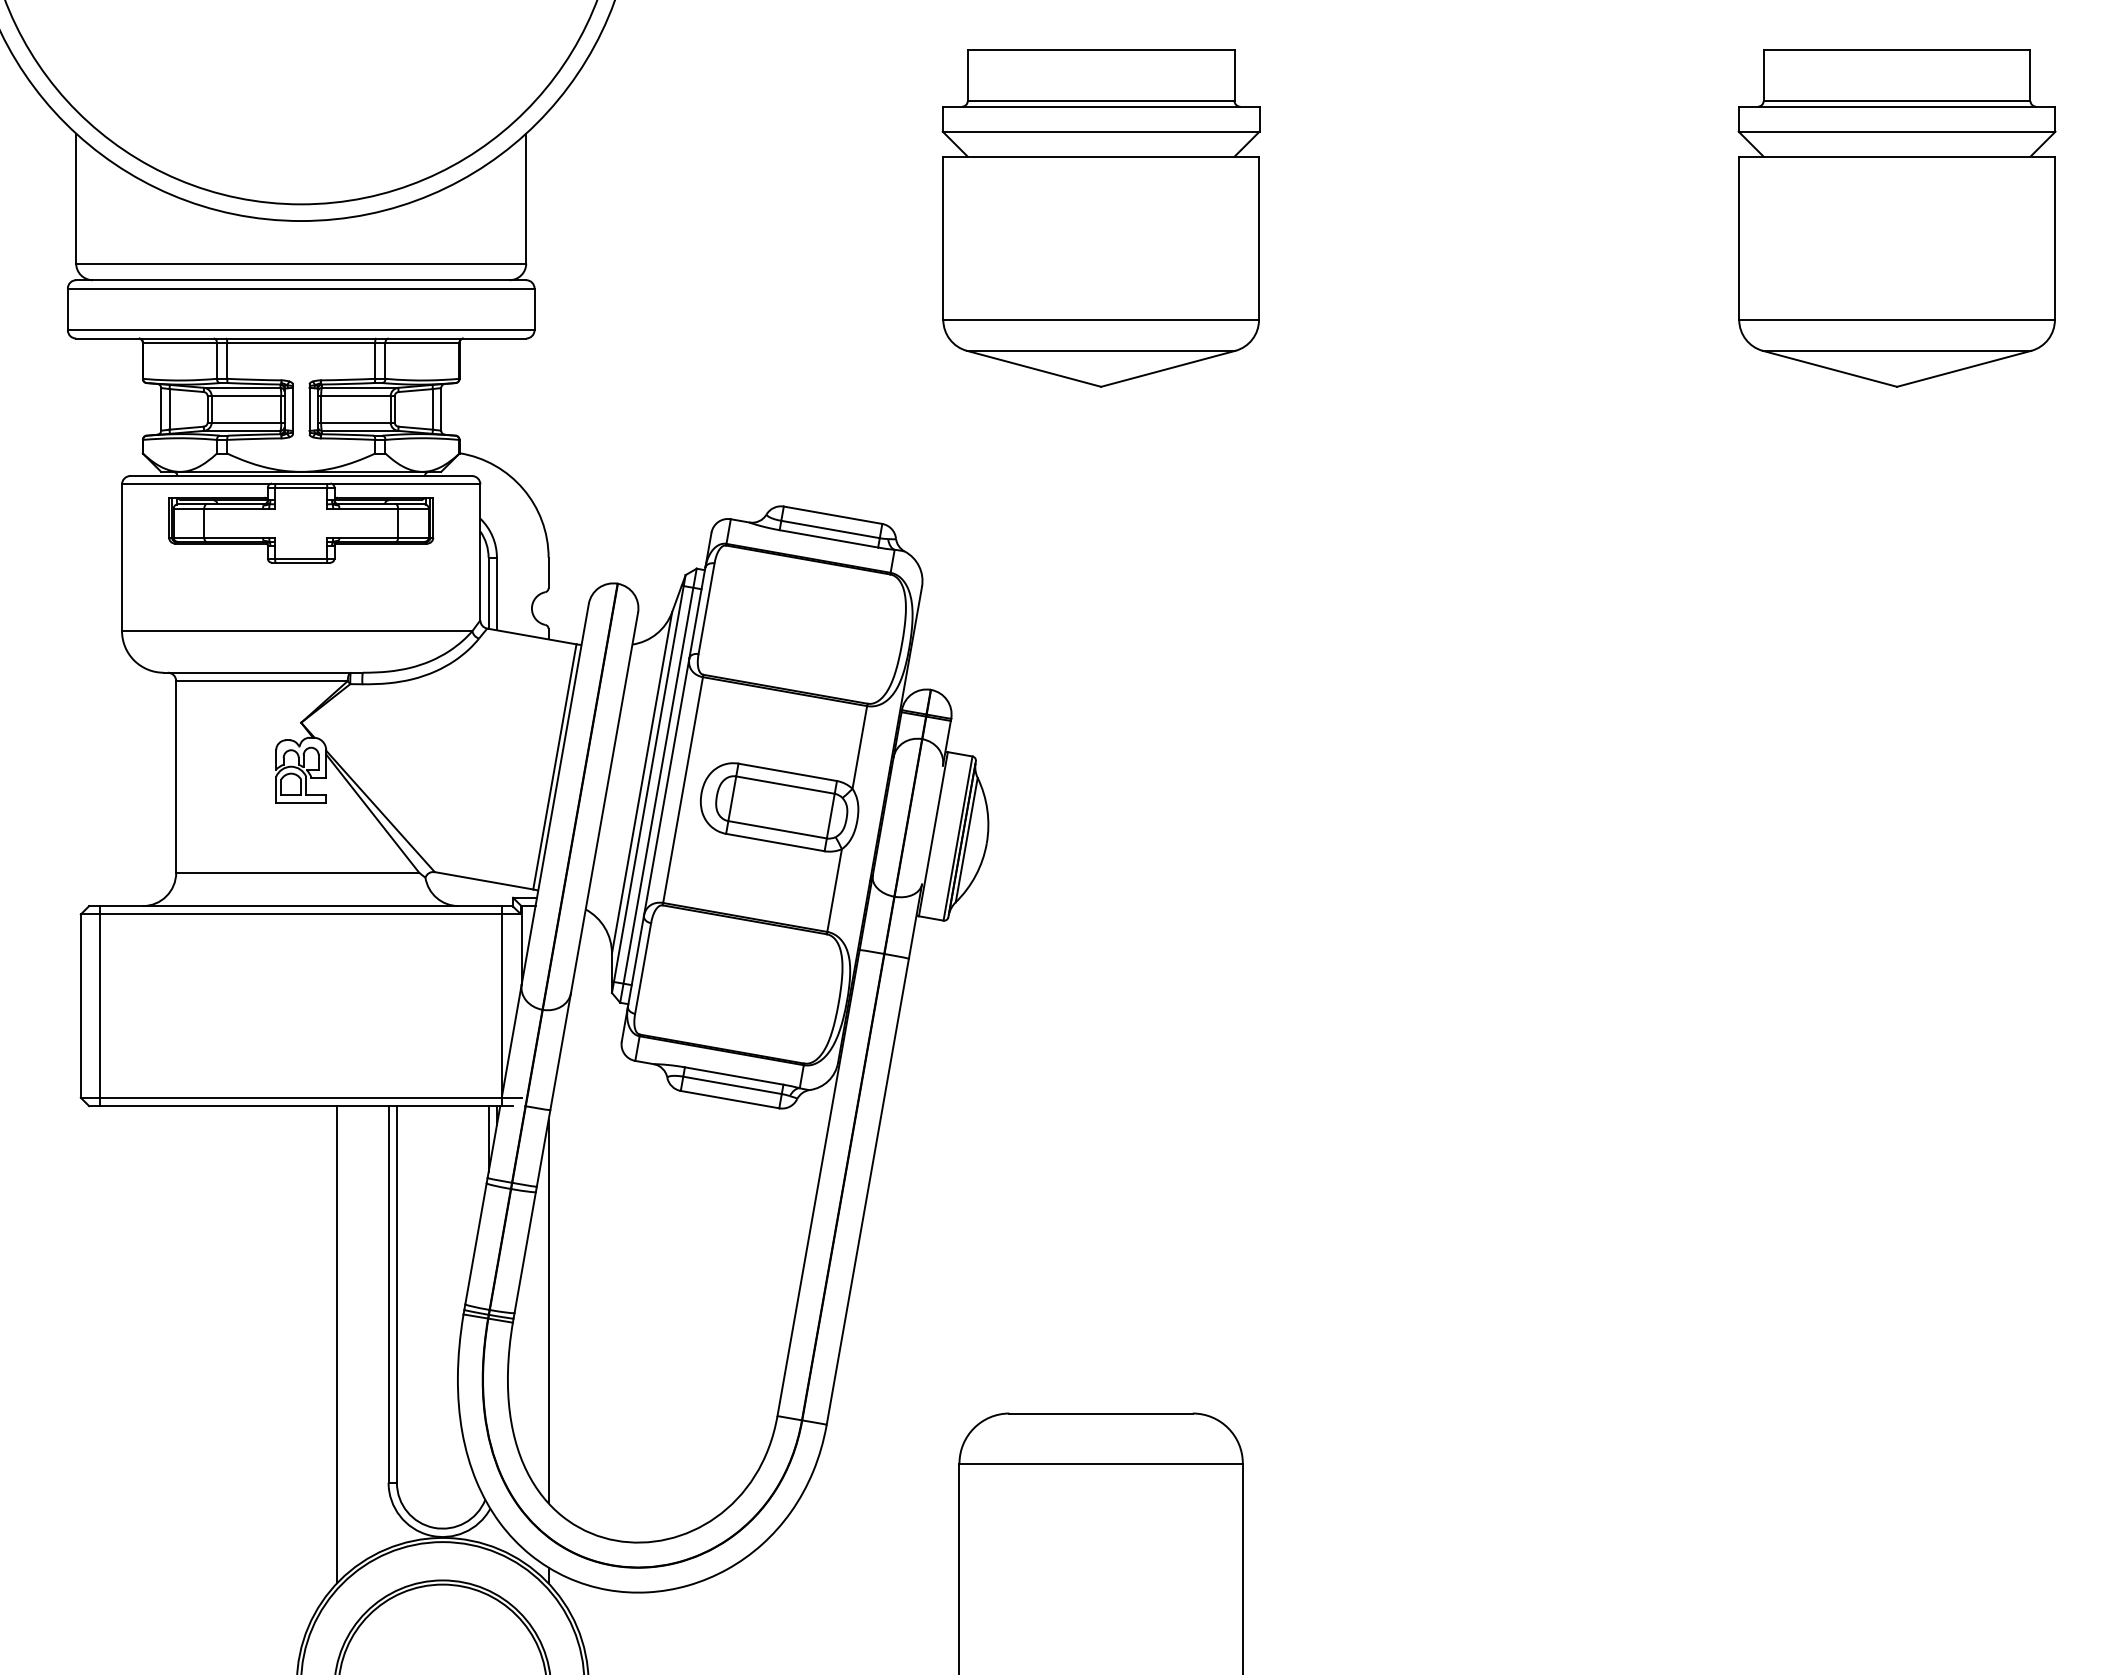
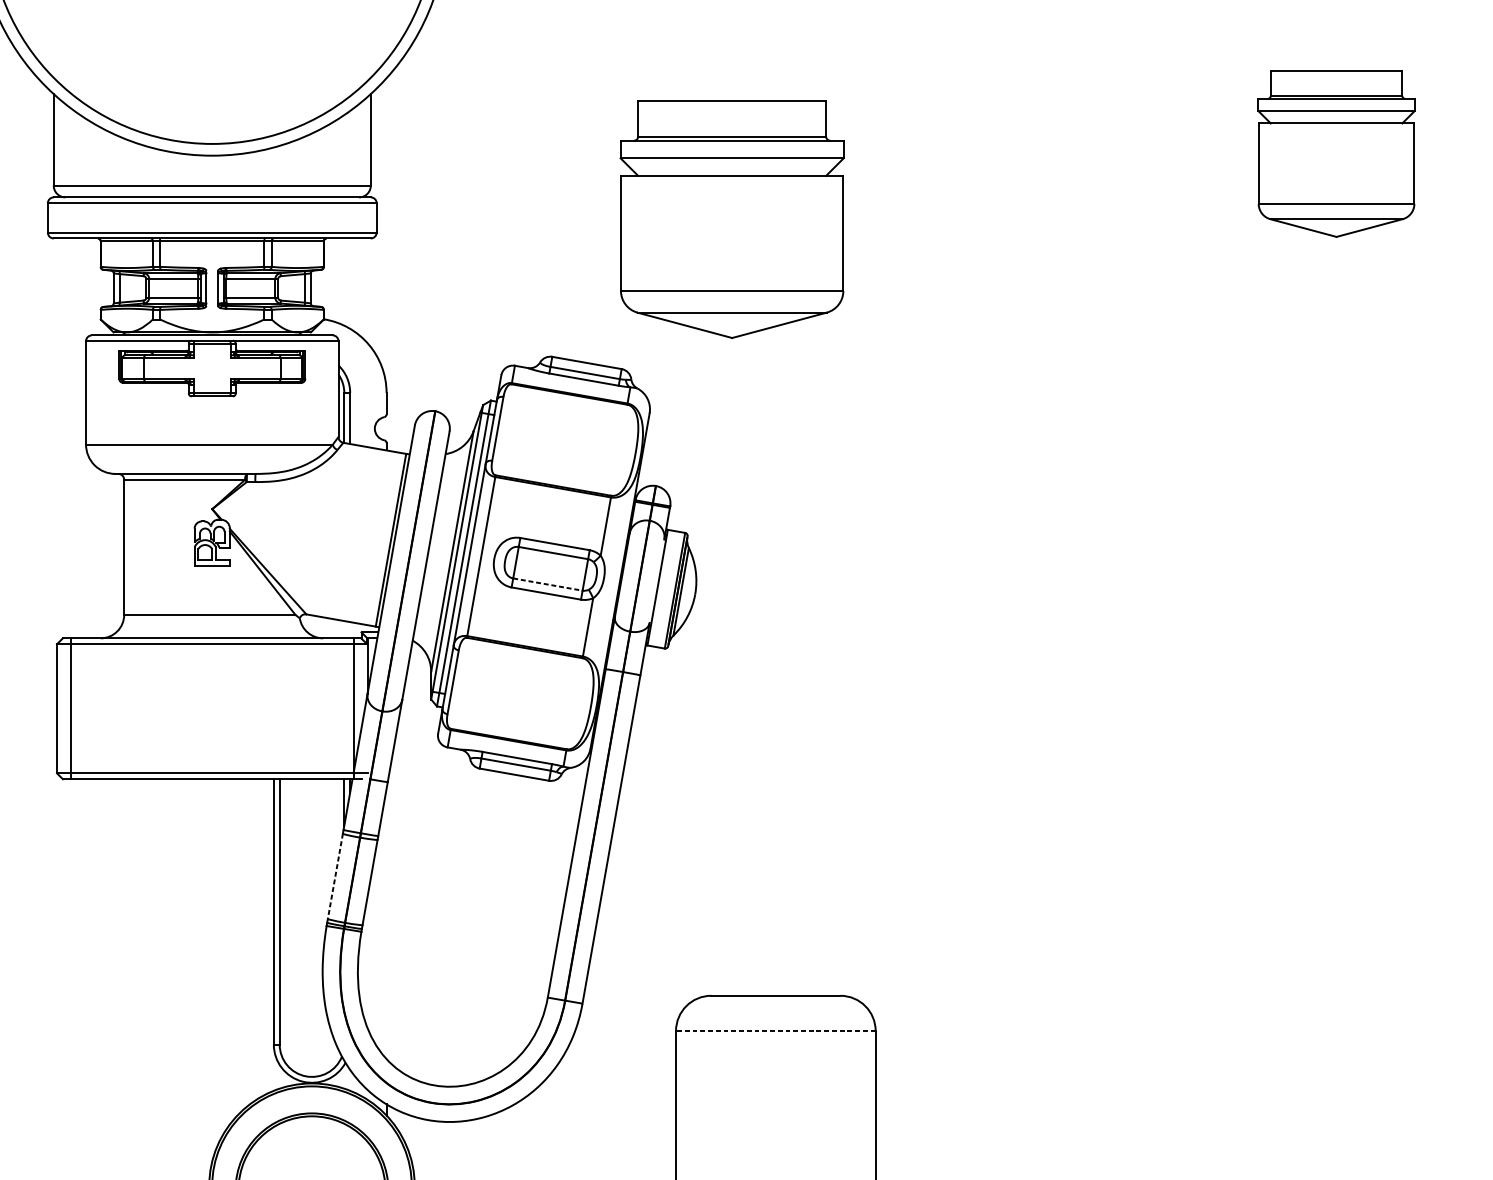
part: (1100, 218) -> (731, 219), moved
part: (1896, 218) -> (1336, 153), size x0.7
line: (778, 829) -> (548, 584), solid -> dashed
line: (475, 1244) -> (335, 876), solid -> dashed
line: (548, 1311) -> (386, 923), removed
line: (336, 1344) -> (237, 947), removed
line: (1101, 1463) -> (776, 1031), solid -> dashed

